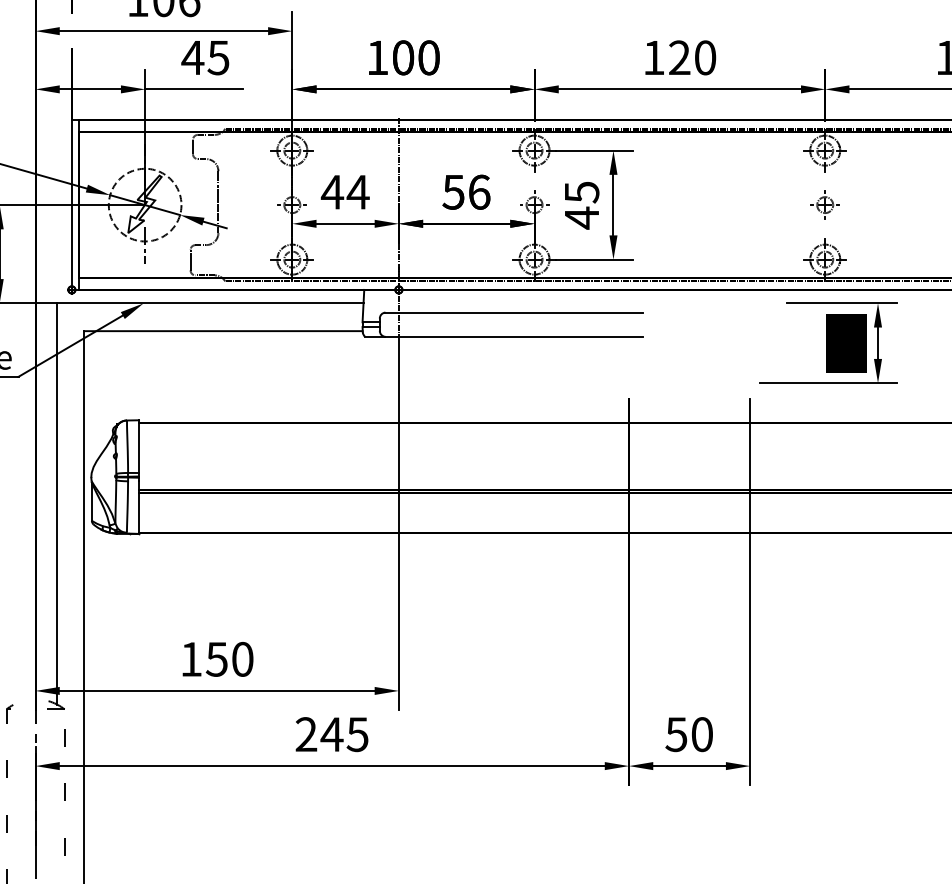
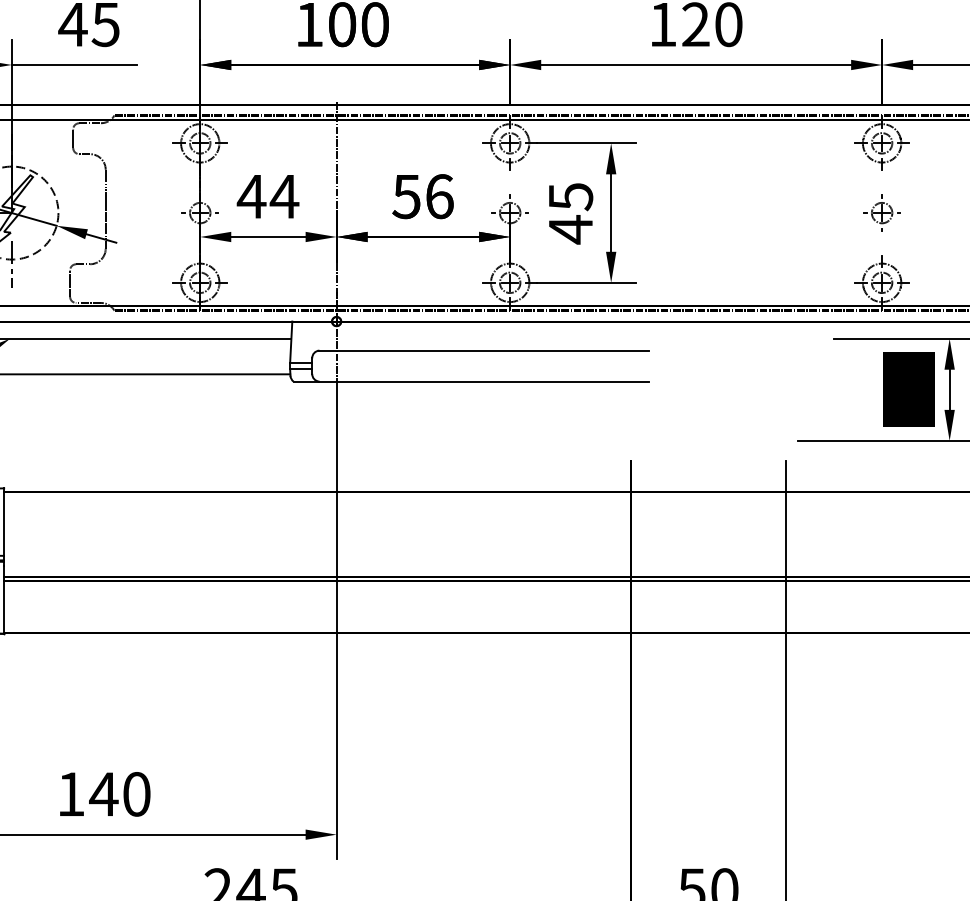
text: (216, 659) -> (103, 794), 150 -> 140

